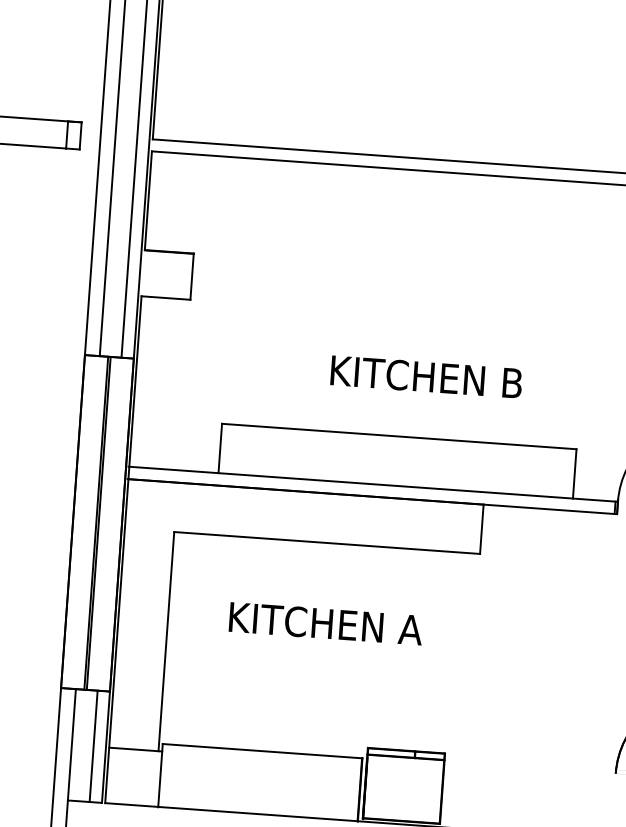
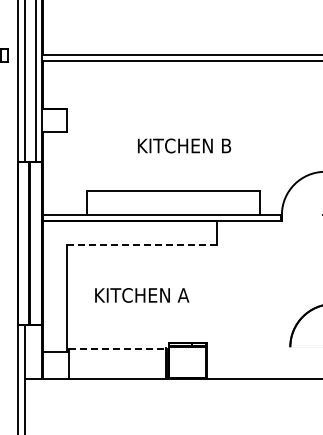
text: (426, 376) -> (184, 145), moved
line: (326, 543) -> (141, 245), solid -> dashed
text: (326, 623) -> (142, 295), moved
line: (93, 745) -> (35, 351), removed
line: (261, 750) -> (117, 348), solid -> dashed

